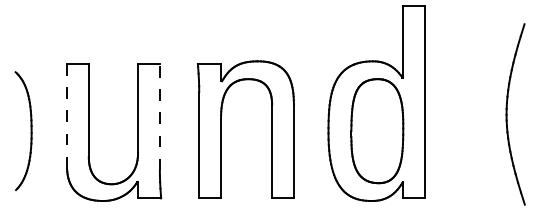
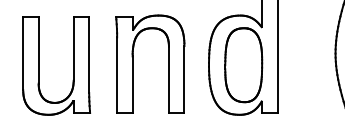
line: (67, 115) -> (23, 54), dashed -> solid
line: (159, 116) -> (88, 54), dashed -> solid

